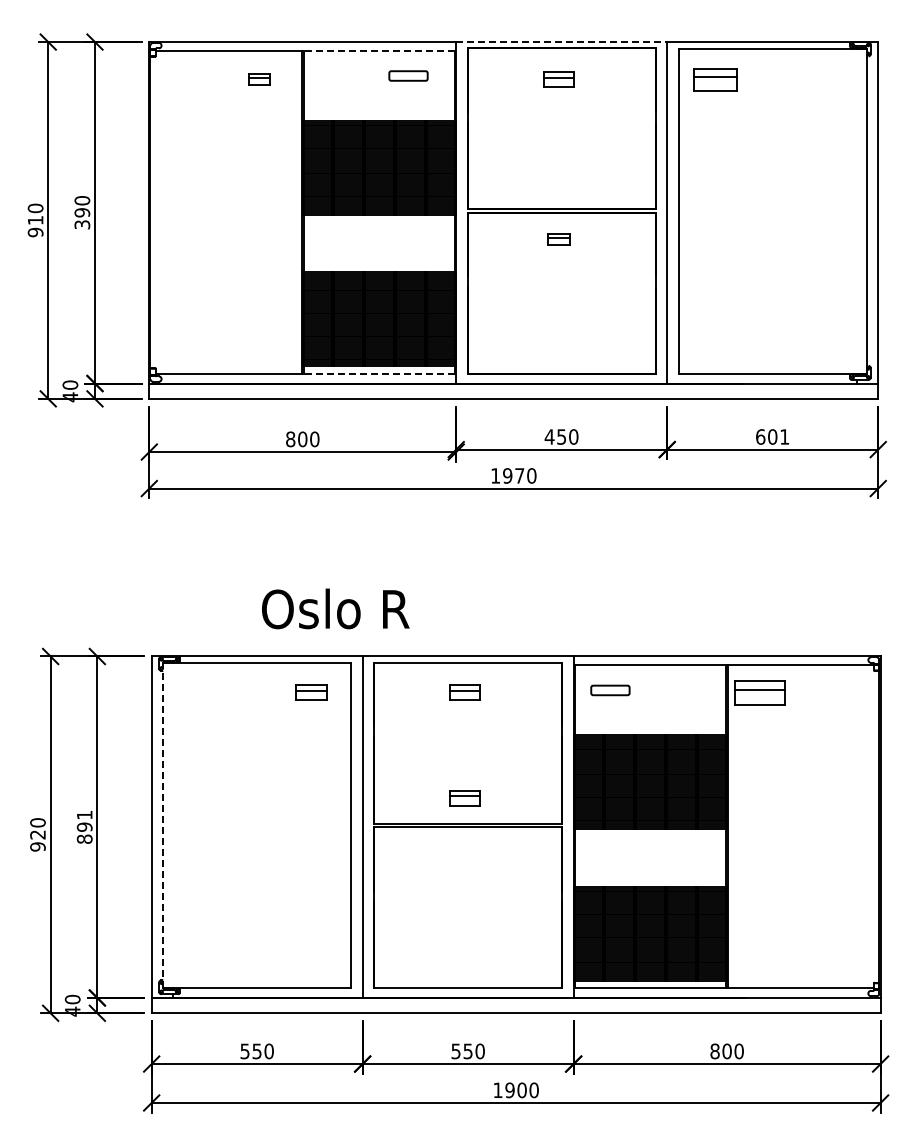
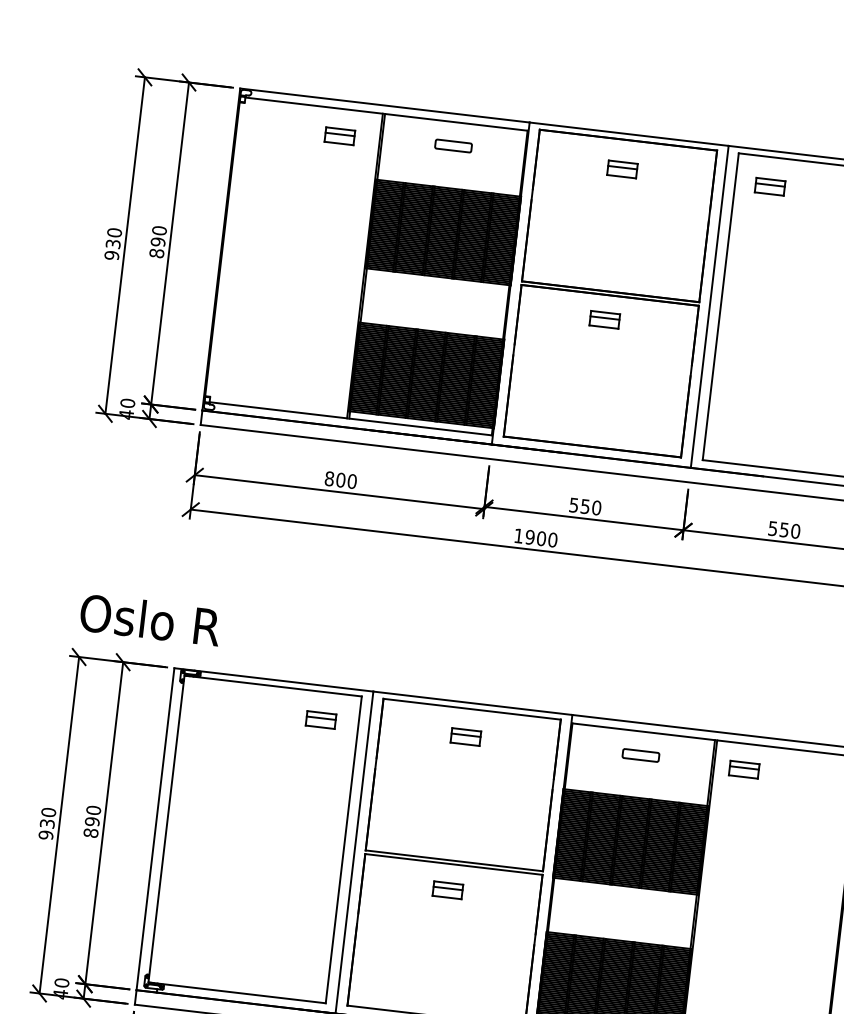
line: (561, 42) -> (628, 134), dashed -> solid
line: (379, 50) -> (456, 121), dashed -> solid
part: (408, 75) -> (453, 145), moved
part: (259, 79) -> (339, 136), size x1.43
part: (715, 79) -> (770, 186), size x0.71
text: (35, 220) -> (113, 244), 910 -> 930
text: (82, 224) -> (157, 253), 390 -> 890
part: (558, 239) -> (604, 320), size x1.43
line: (379, 373) -> (420, 426), dashed -> solid
text: (549, 436) -> (573, 504), 450 -> 550
text: (772, 436) -> (784, 529), 601 -> 550
text: (519, 475) -> (541, 538), 1970 -> 1900
text: (335, 608) -> (150, 619), moved
part: (610, 690) -> (641, 755), moved
part: (760, 692) -> (744, 769), size x0.62
part: (464, 798) -> (447, 890), moved
text: (84, 814) -> (93, 809), 891 -> 890
line: (163, 825) -> (166, 828), dashed -> solid
text: (37, 834) -> (47, 823), 920 -> 930

